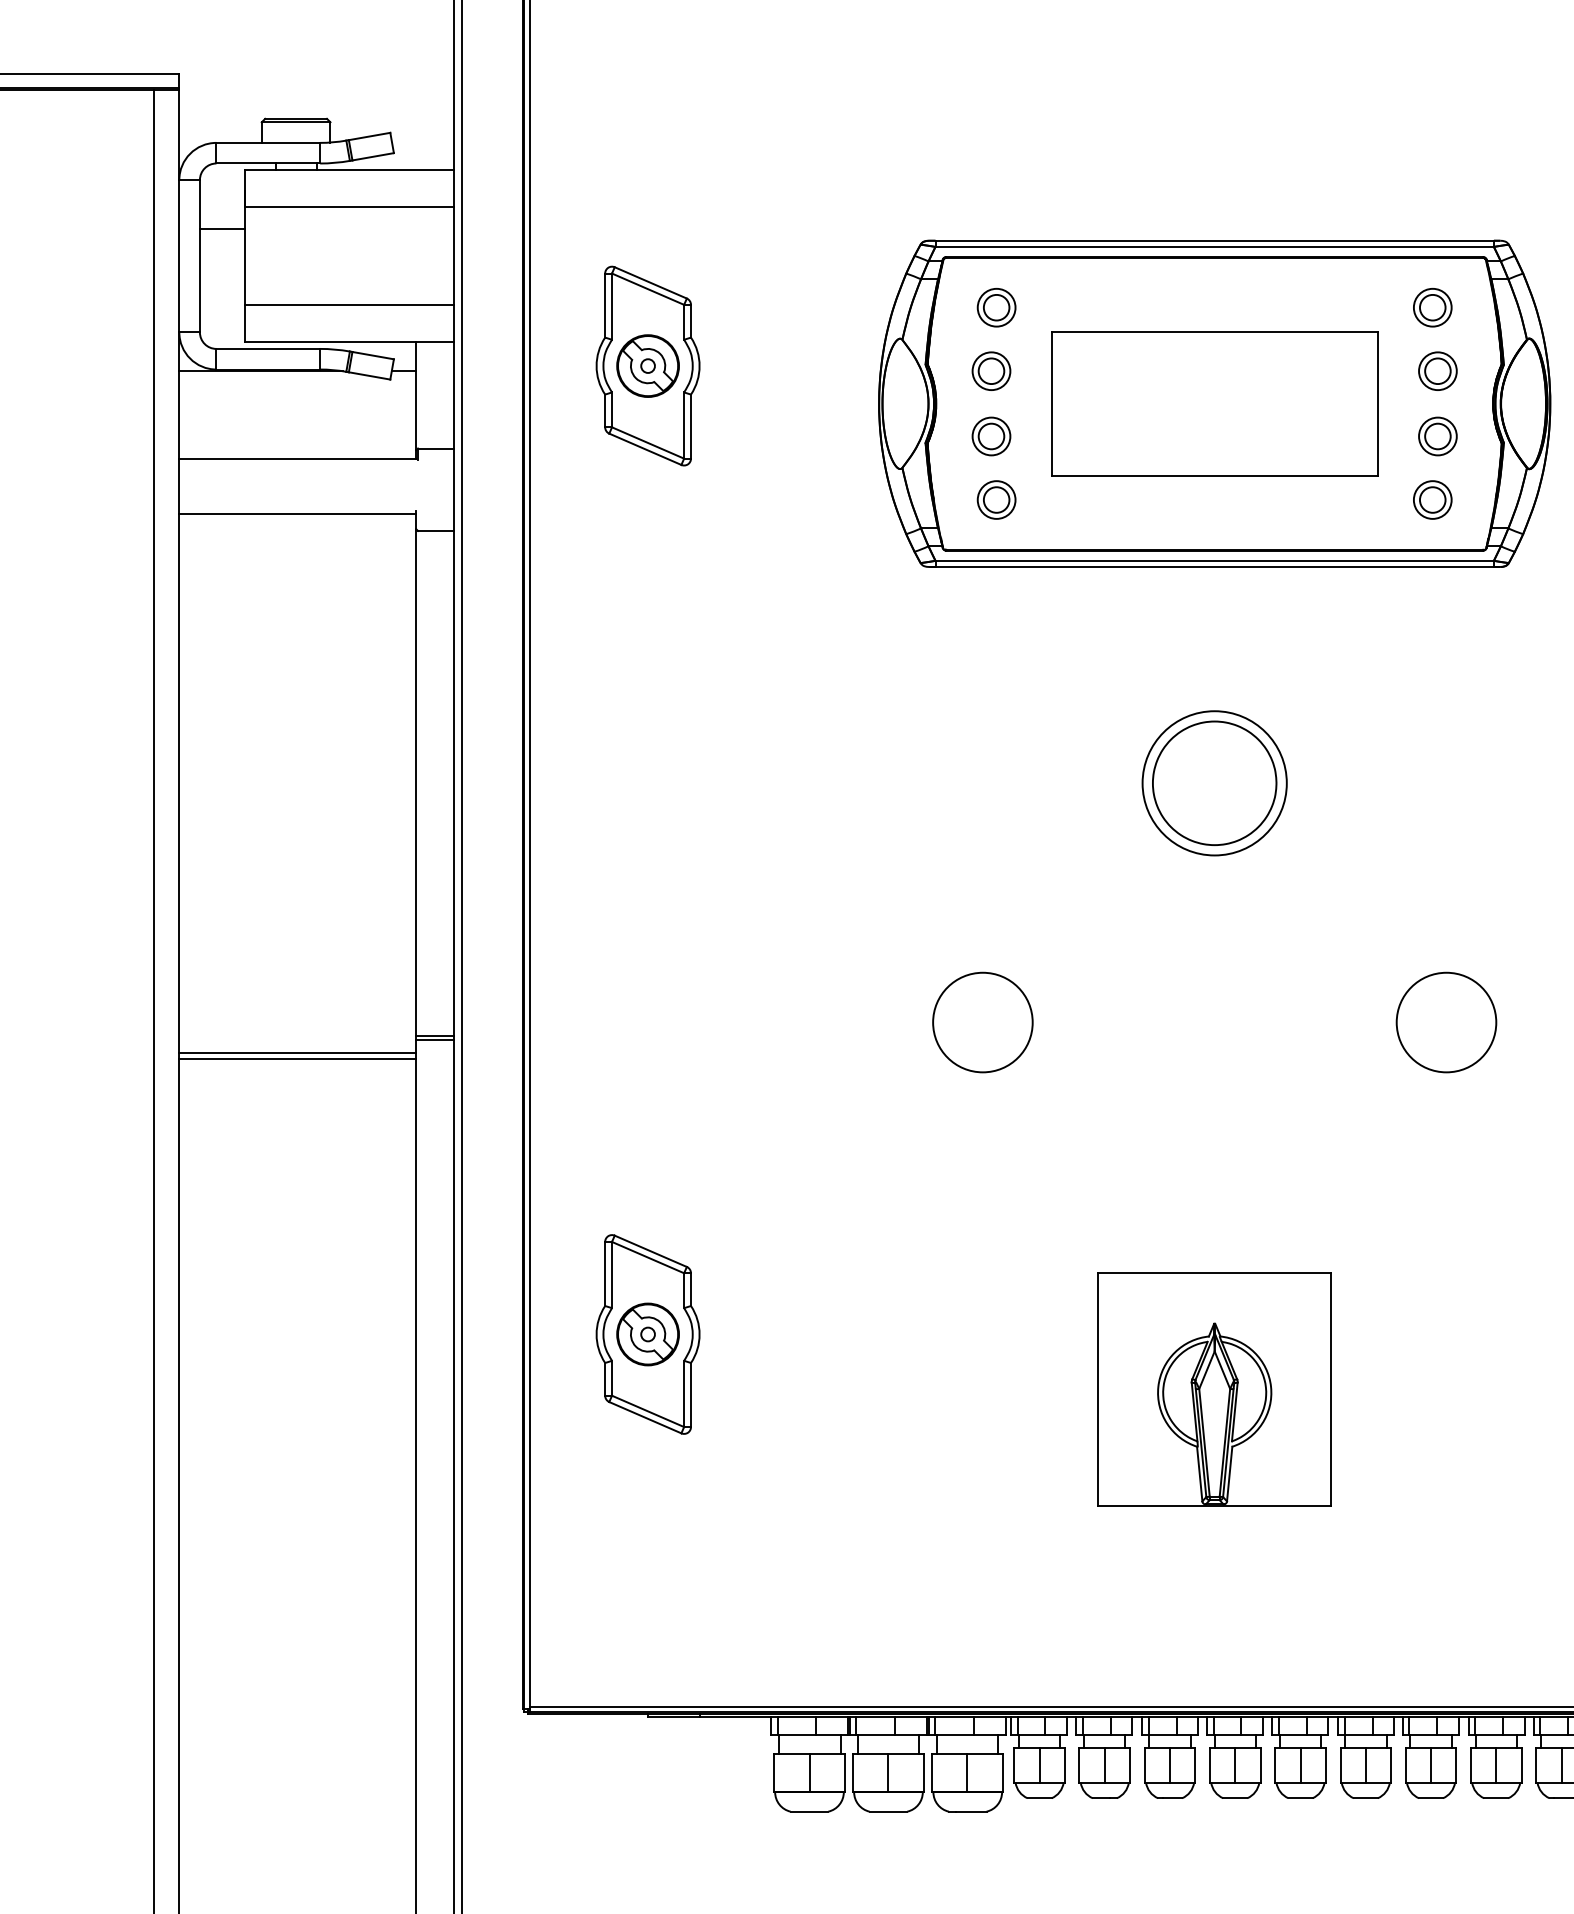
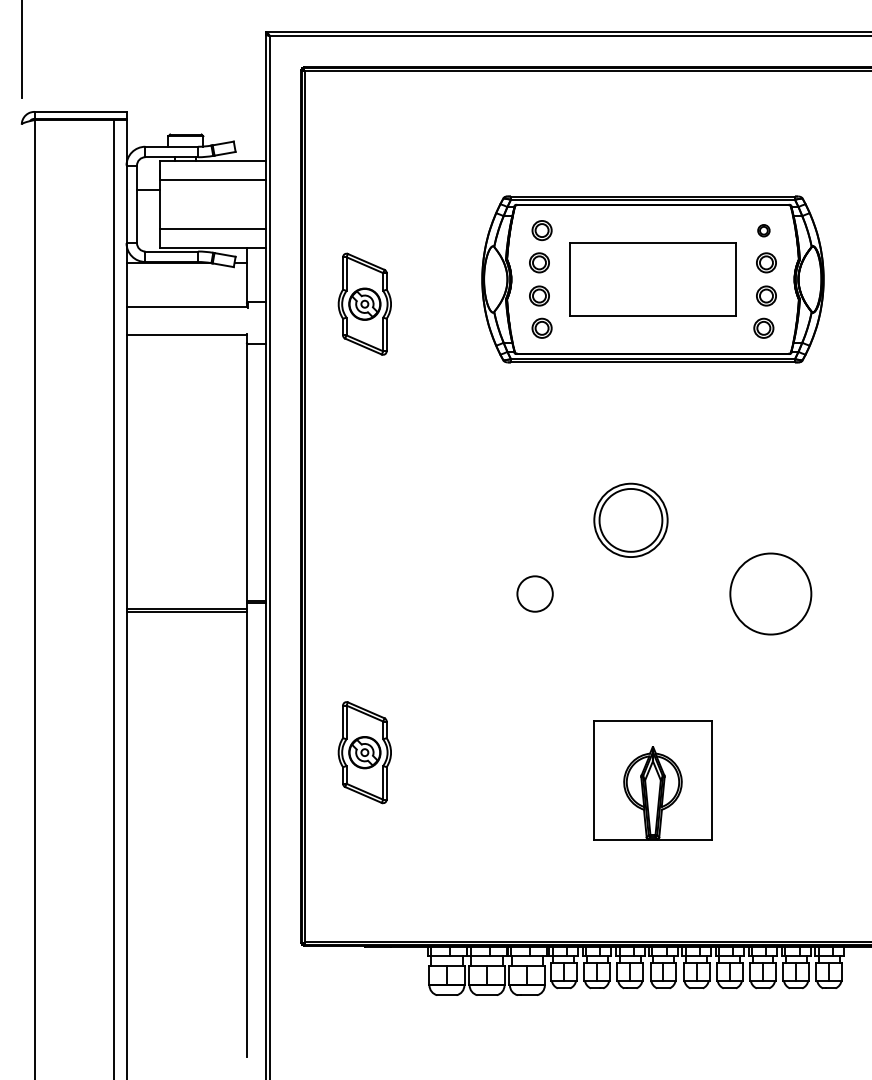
part: (1432, 307) -> (763, 230), size x0.6
part: (647, 364) -> (364, 303), moved
part: (1213, 781) -> (630, 519), moved
circle: (981, 1021) -> (534, 593), size x0.7
circle: (1445, 1021) -> (770, 593), size x1.6

